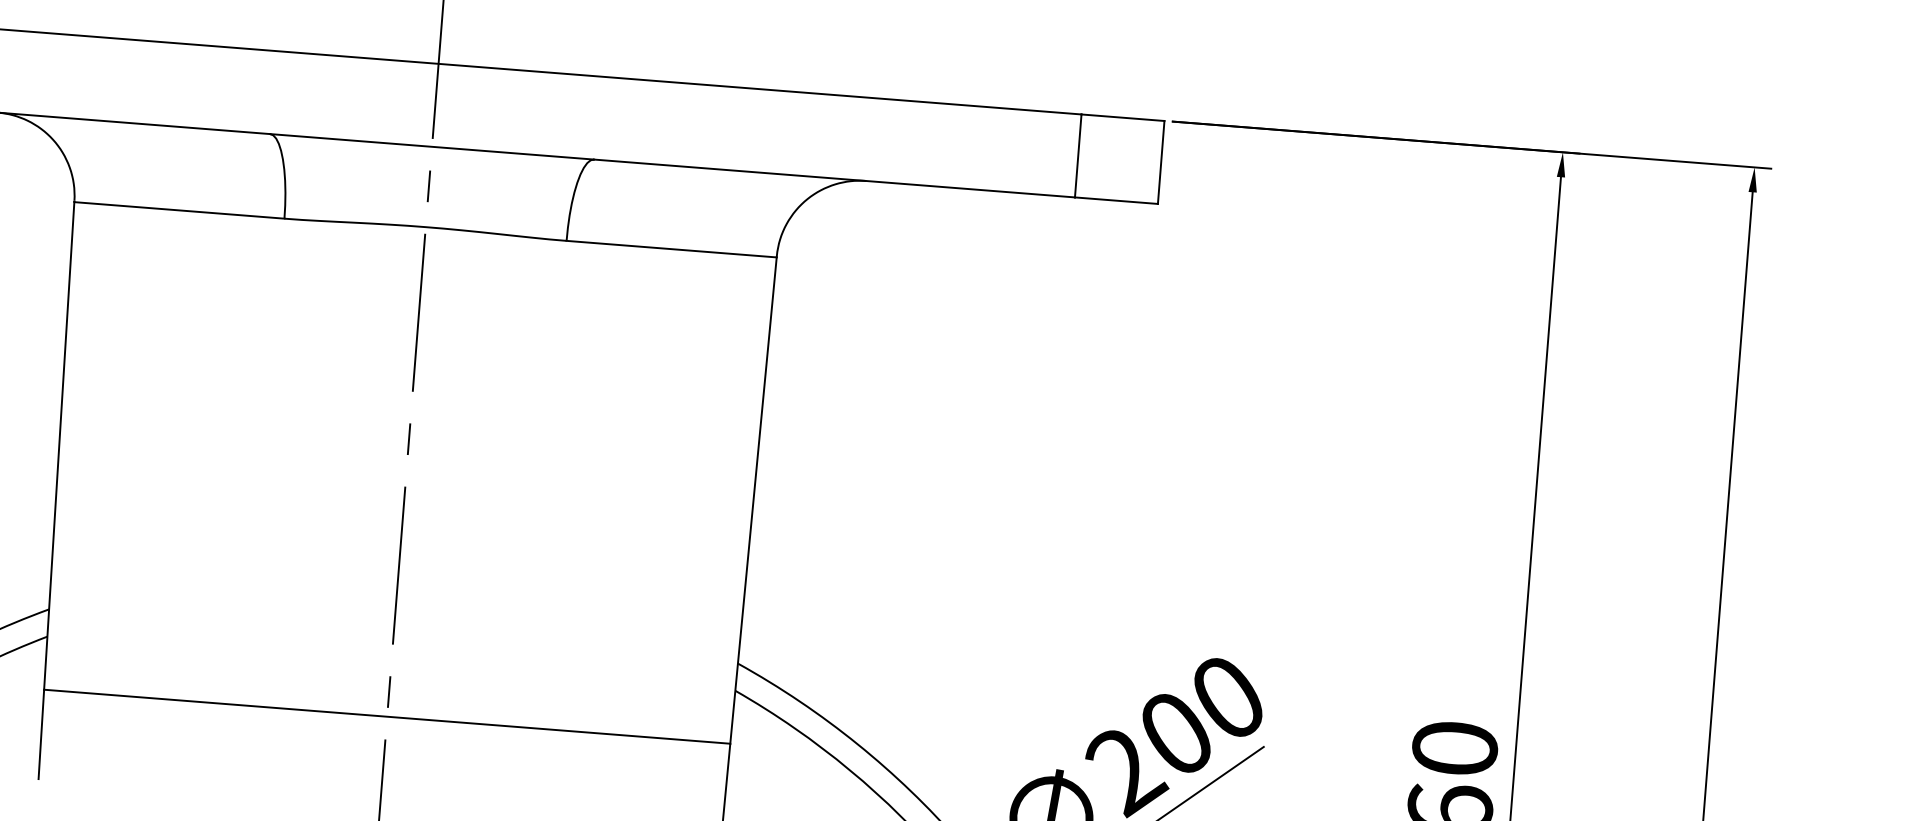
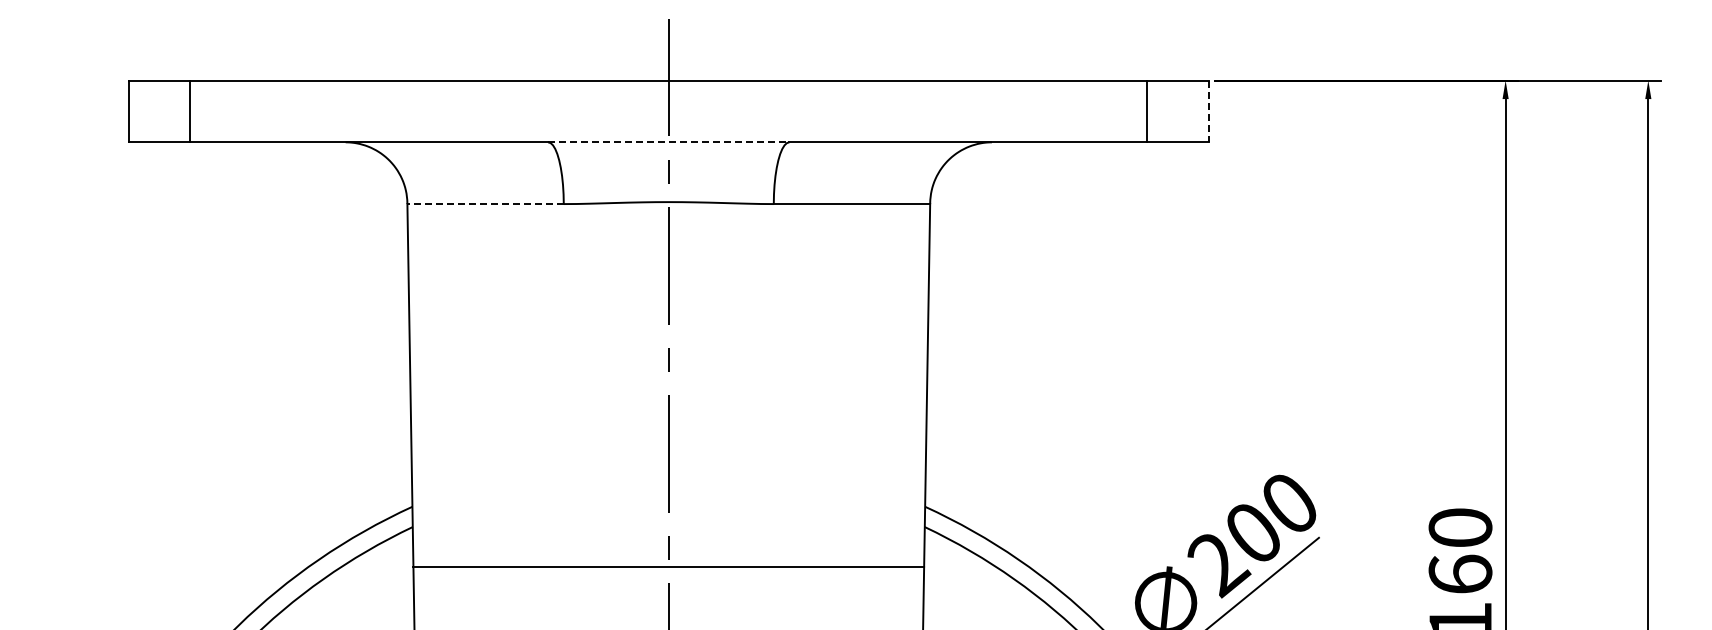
line: (431, 147) -> (668, 142), solid -> dashed
line: (1161, 162) -> (1209, 111), solid -> dashed
line: (179, 210) -> (485, 204), solid -> dashed

